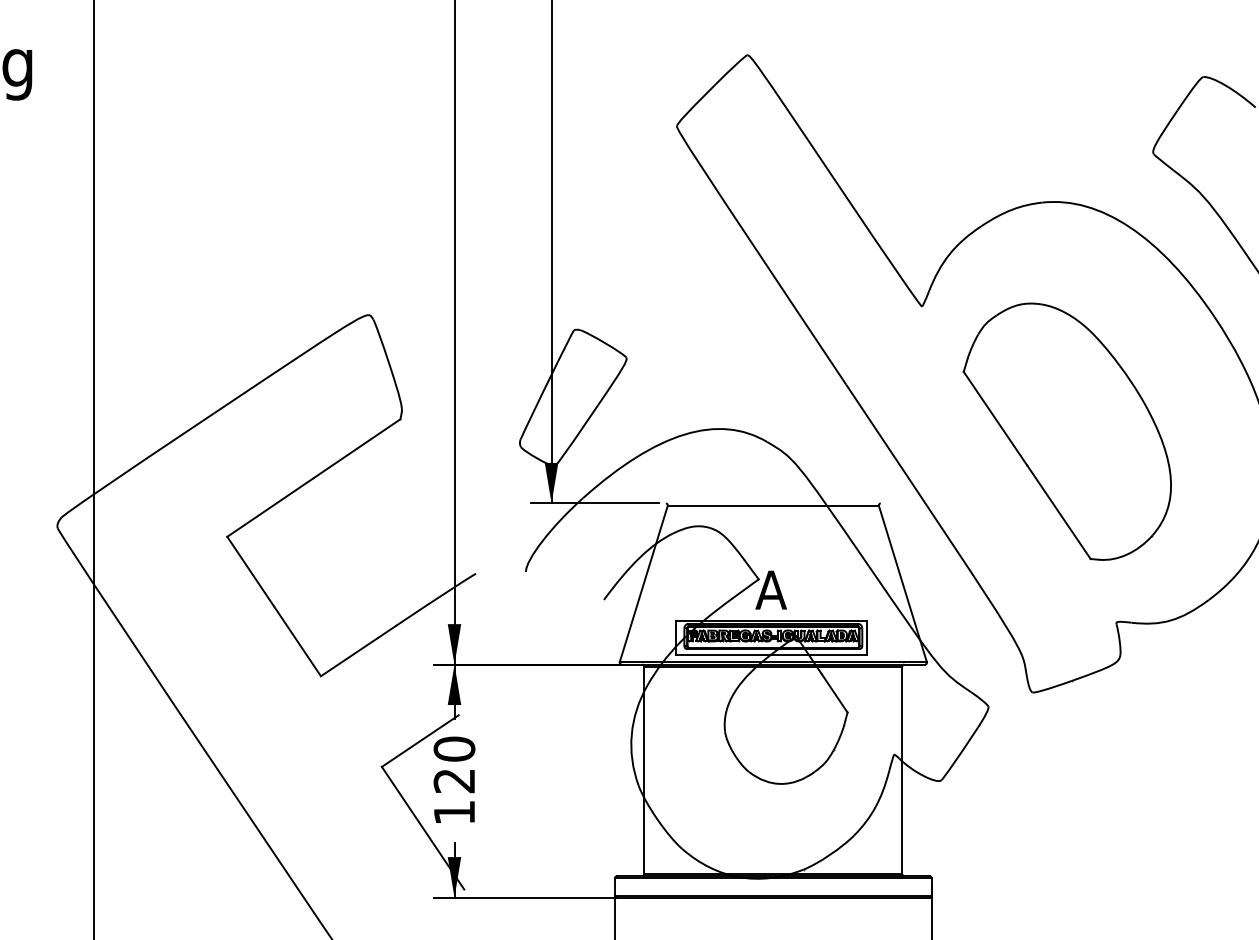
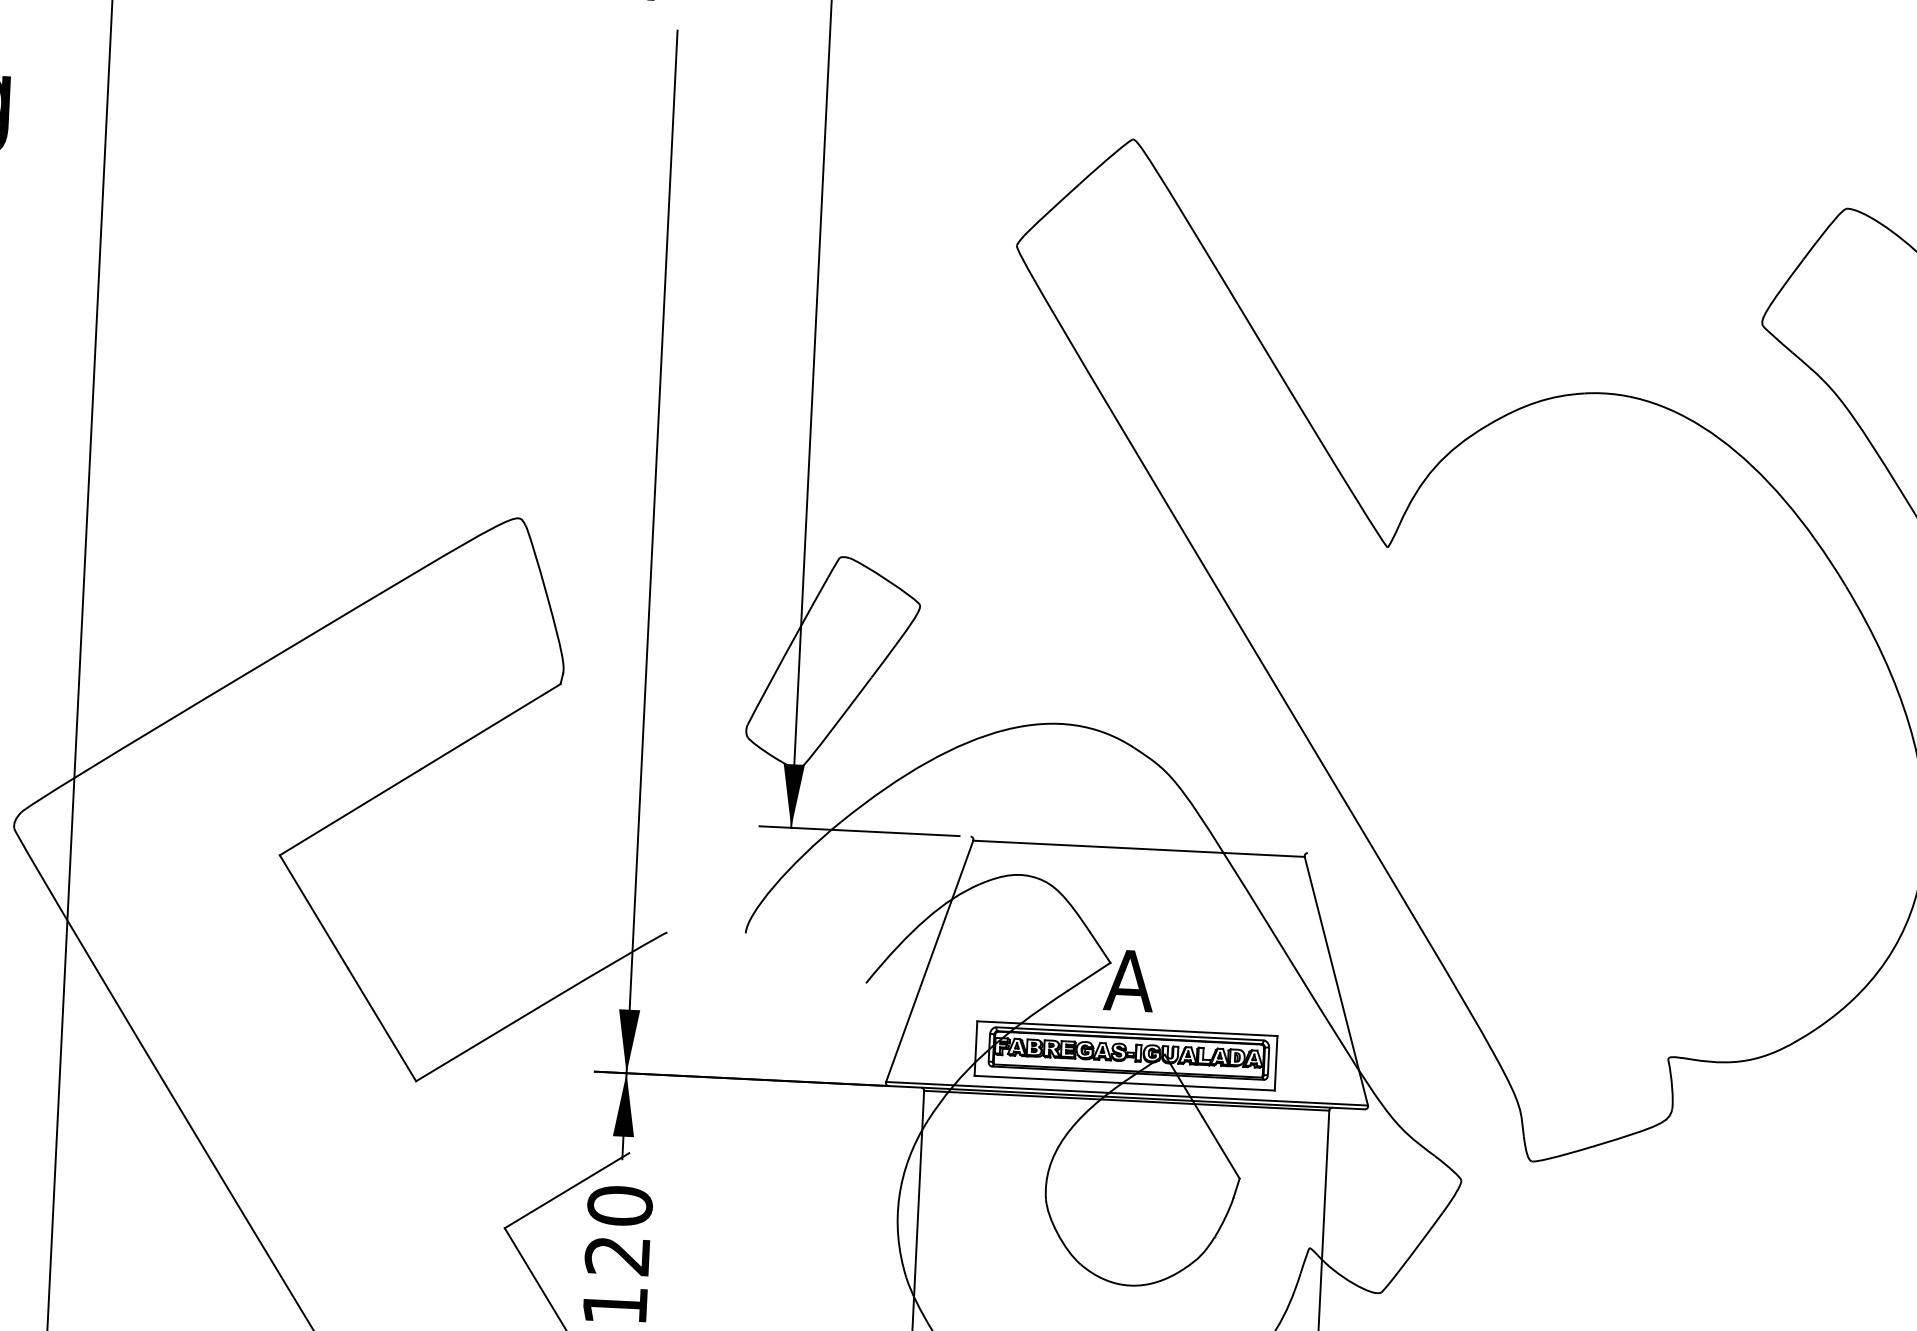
part: (1066, 431) -> (1604, 754), removed

